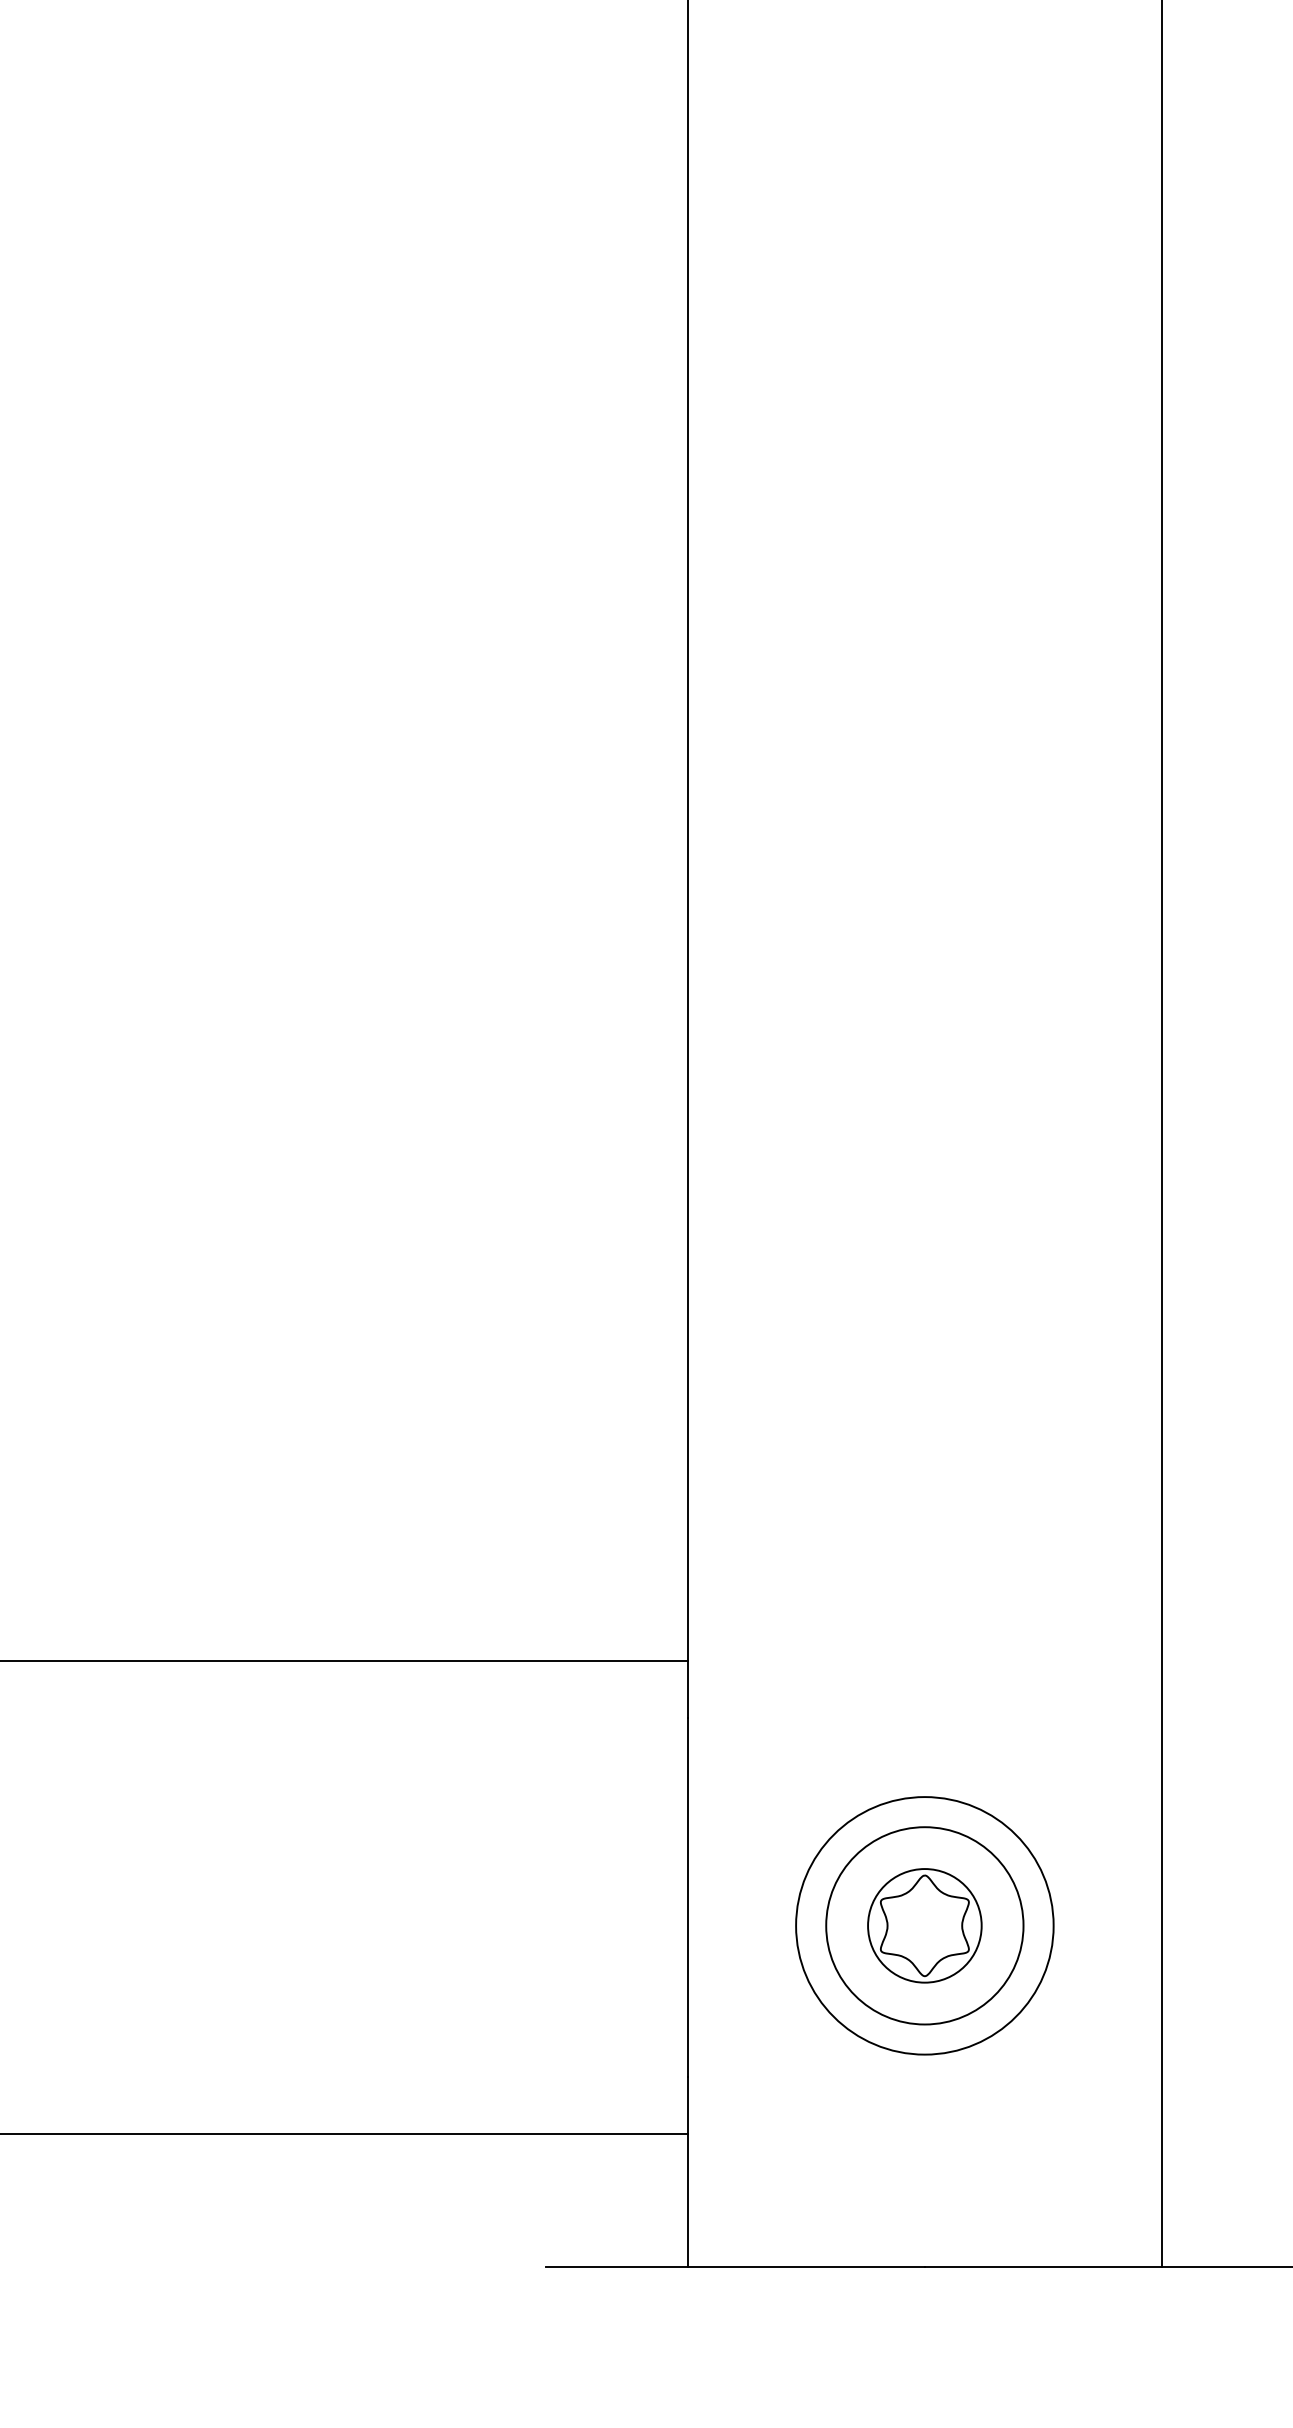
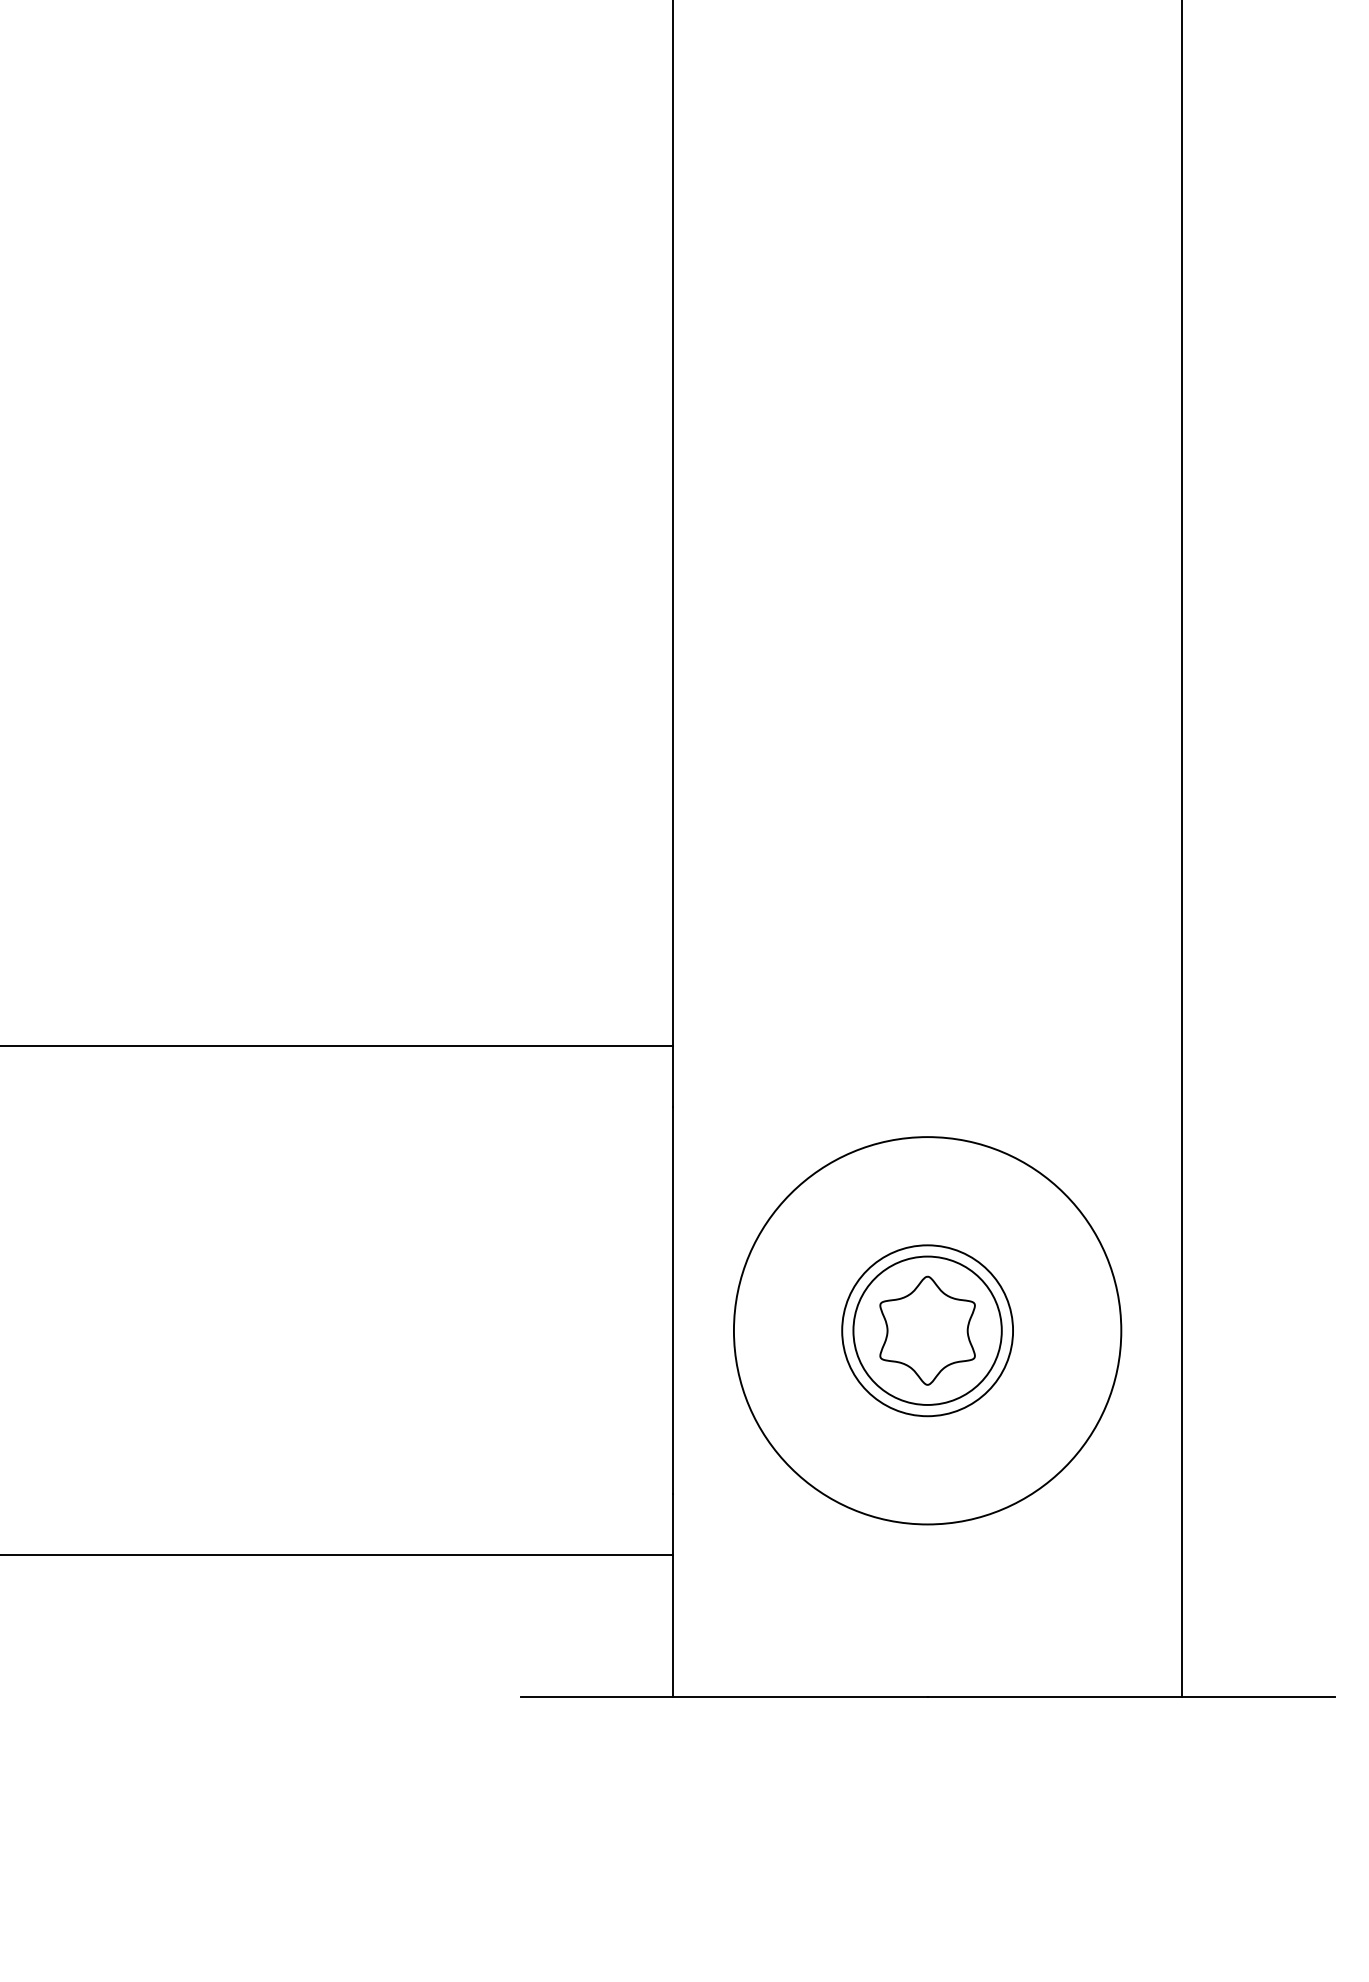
circle: (924, 1925) -> (927, 1330), size x0.7
circle: (924, 1925) -> (927, 1330), size x1.4
circle: (924, 1925) -> (927, 1330), size x1.4

